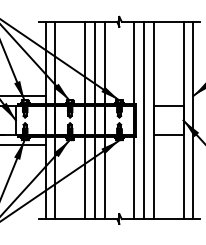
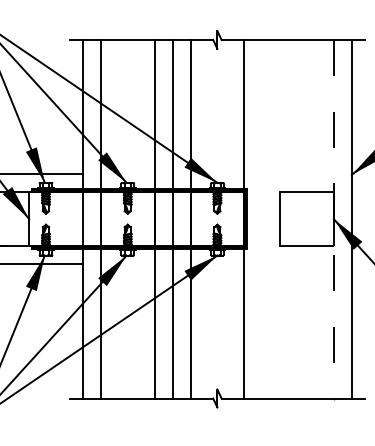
line: (144, 120) -> (262, 219), removed
line: (153, 120) -> (279, 219), removed
line: (183, 120) -> (333, 219), solid -> dashed

